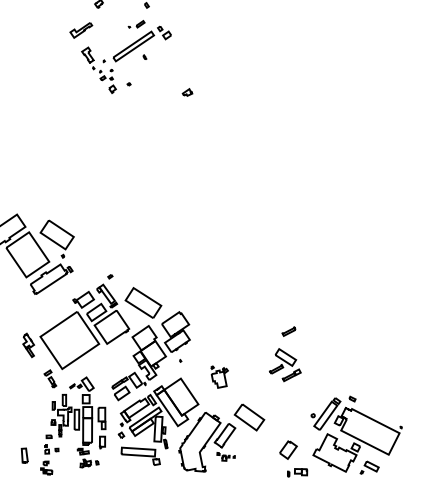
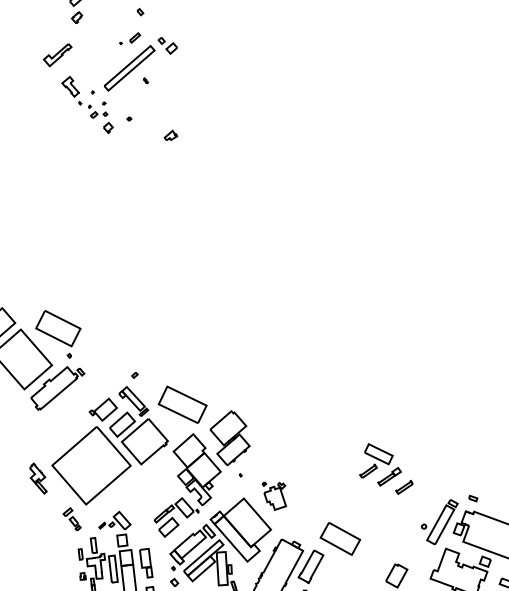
part: (187, 92) -> (170, 135), moved
part: (288, 331) -> (403, 487), moved
part: (219, 376) -> (274, 494), moved

